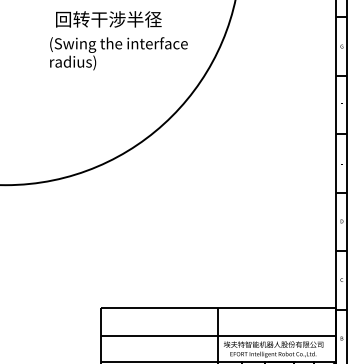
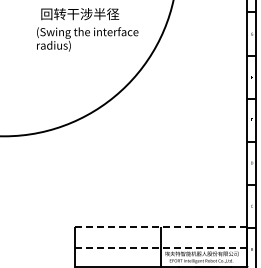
line: (219, 308) -> (161, 227), solid -> dashed
line: (219, 335) -> (161, 247), solid -> dashed

